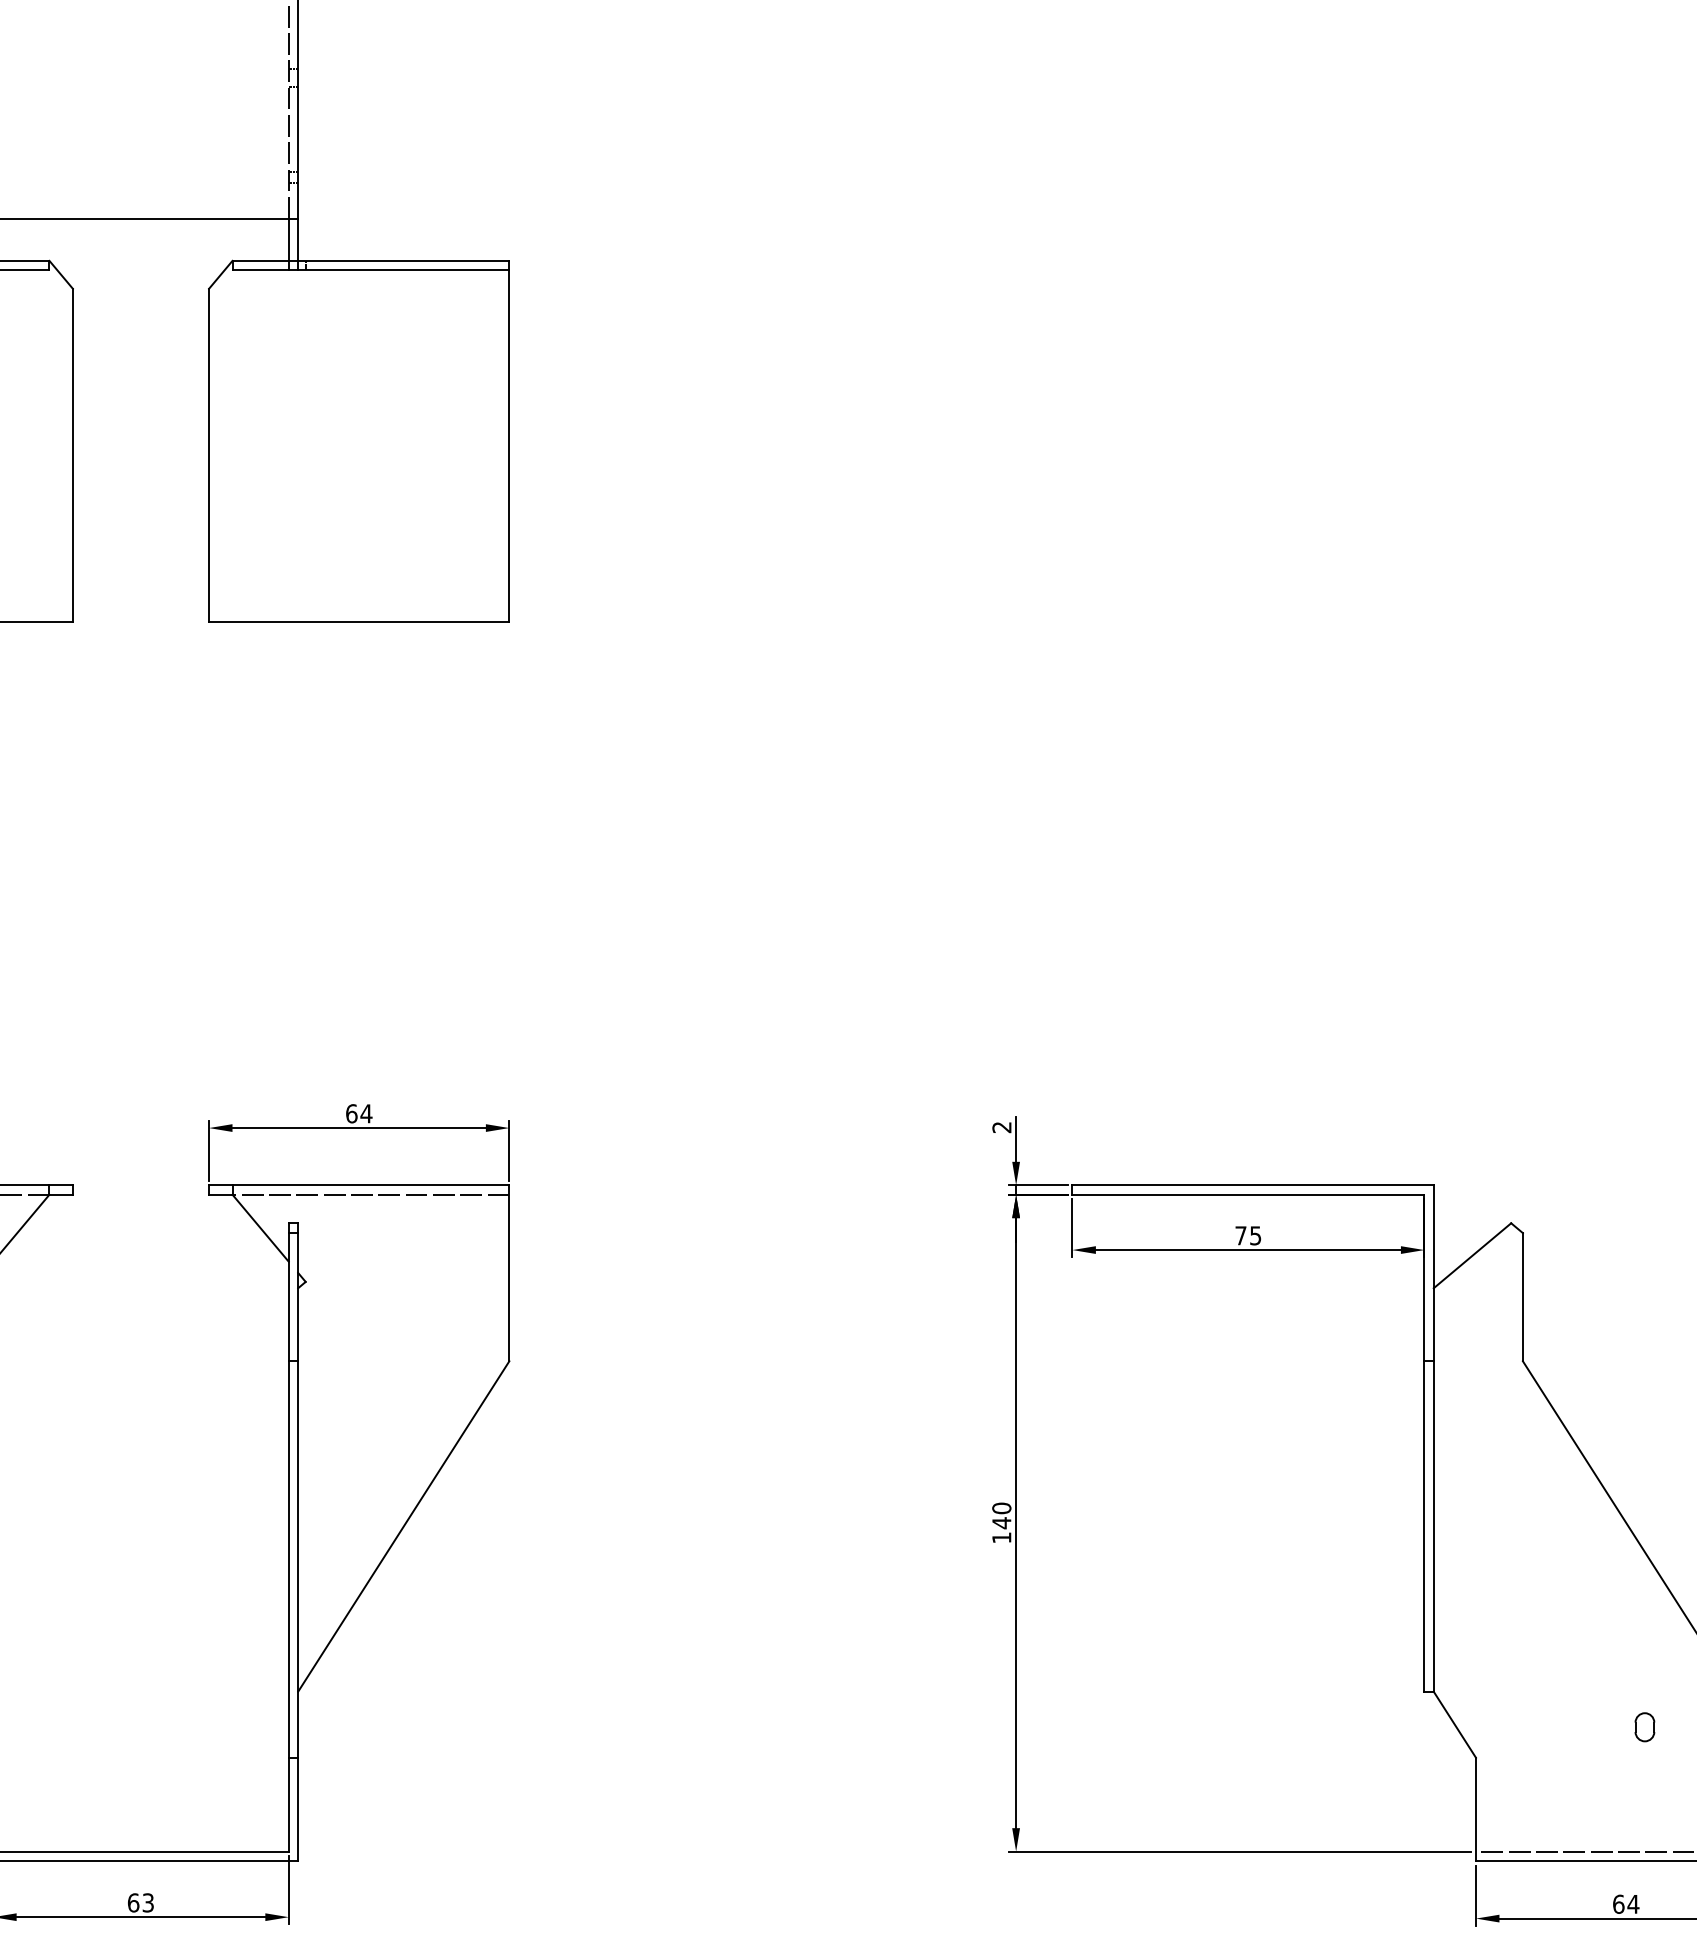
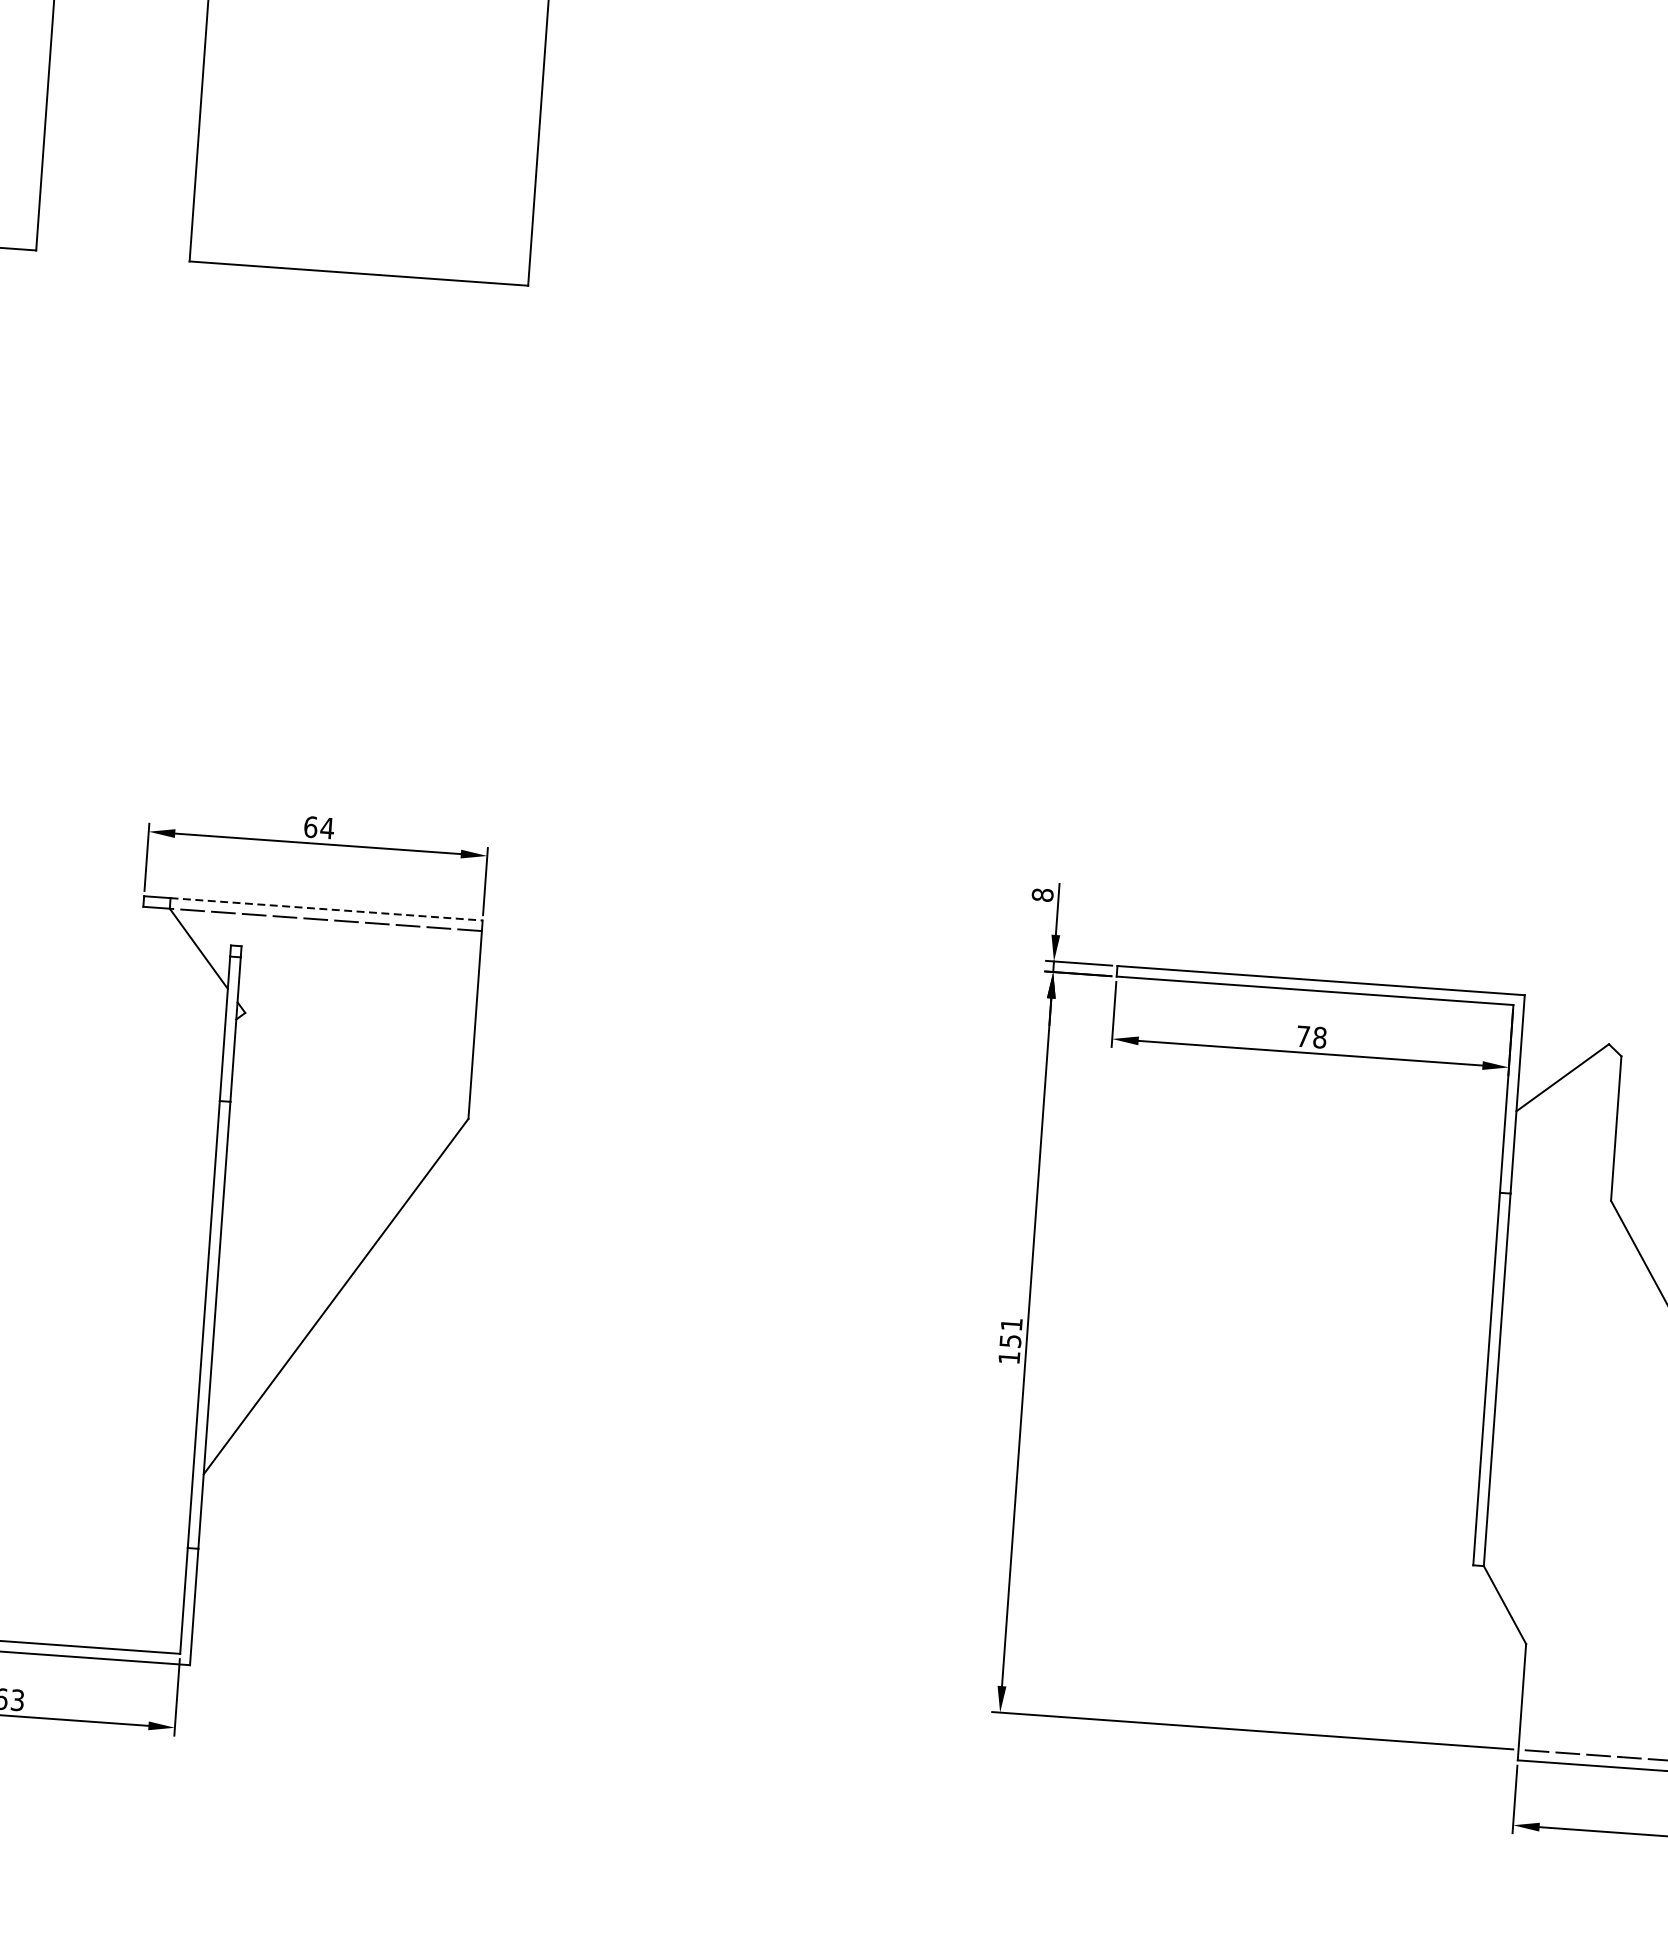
text: (1001, 1127) -> (1042, 895), 2 -> 8
line: (371, 1185) -> (327, 909), solid -> dashed
text: (1255, 1235) -> (1319, 1037), 75 -> 78
text: (1001, 1515) -> (1010, 1332), 140 -> 151

